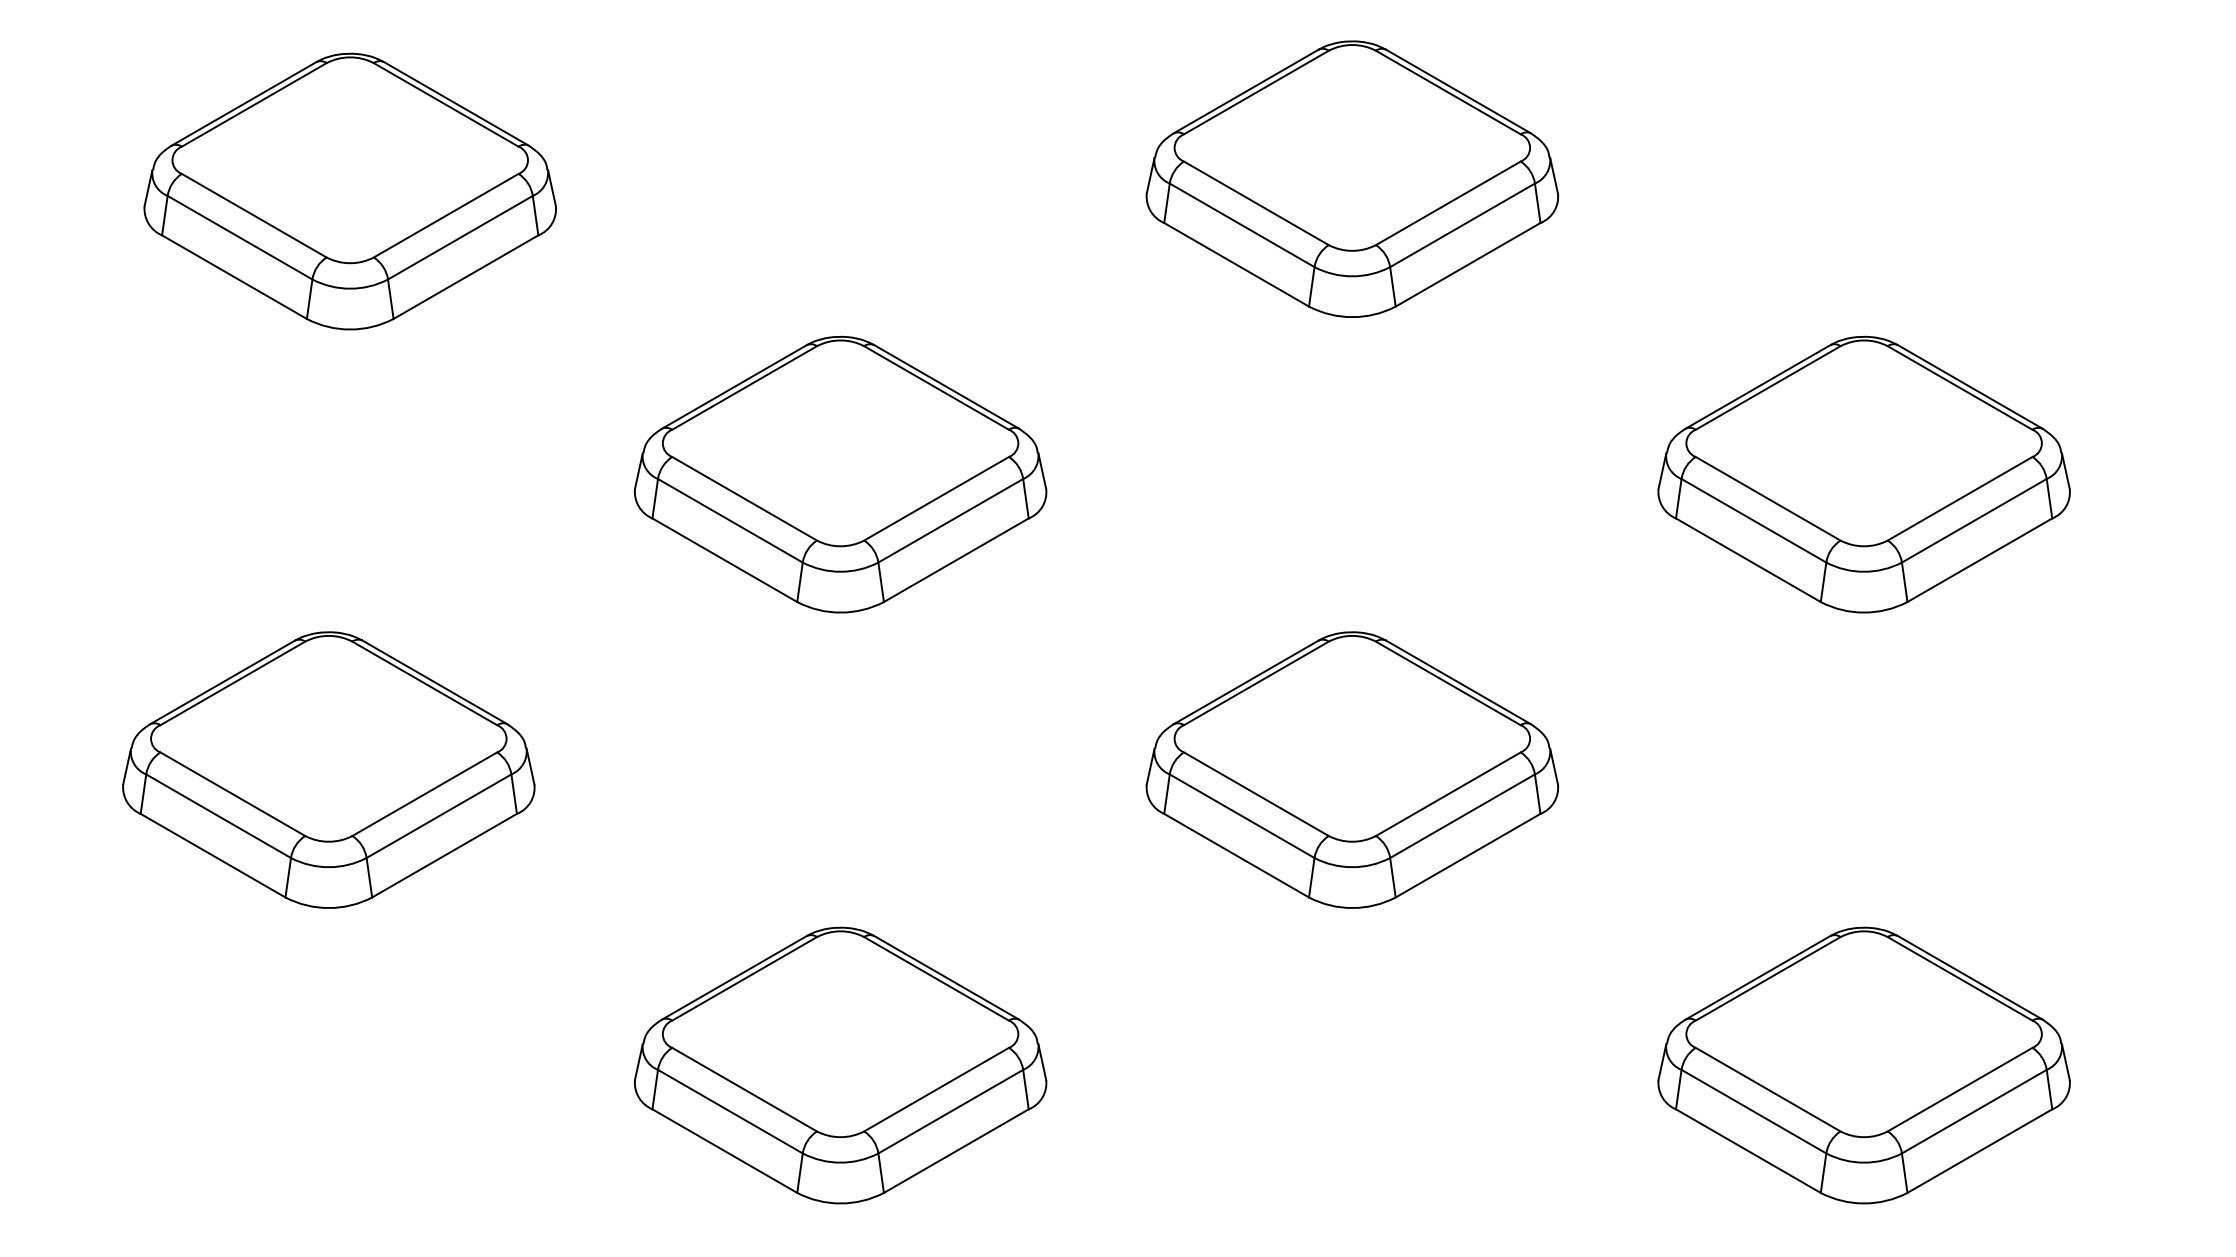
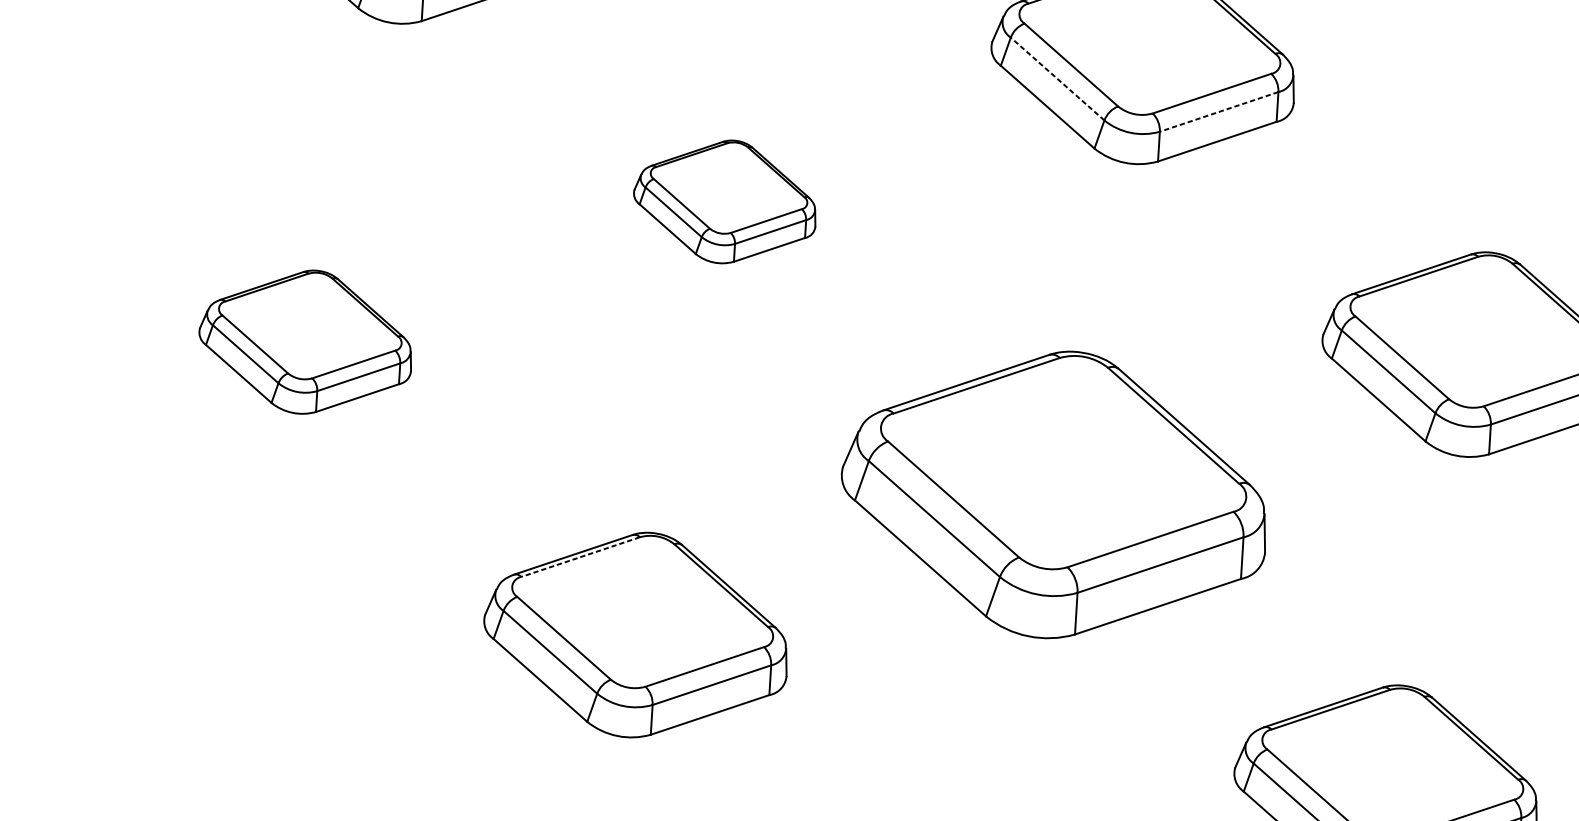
line: (1242, 225) -> (1057, 79), solid -> dashed
line: (1462, 225) -> (1219, 112), solid -> dashed
part: (840, 474) -> (726, 201), size x0.6
part: (328, 769) -> (306, 341), size x0.7
part: (1352, 769) -> (1057, 494), size x1.4
line: (744, 978) -> (580, 556), solid -> dashed

